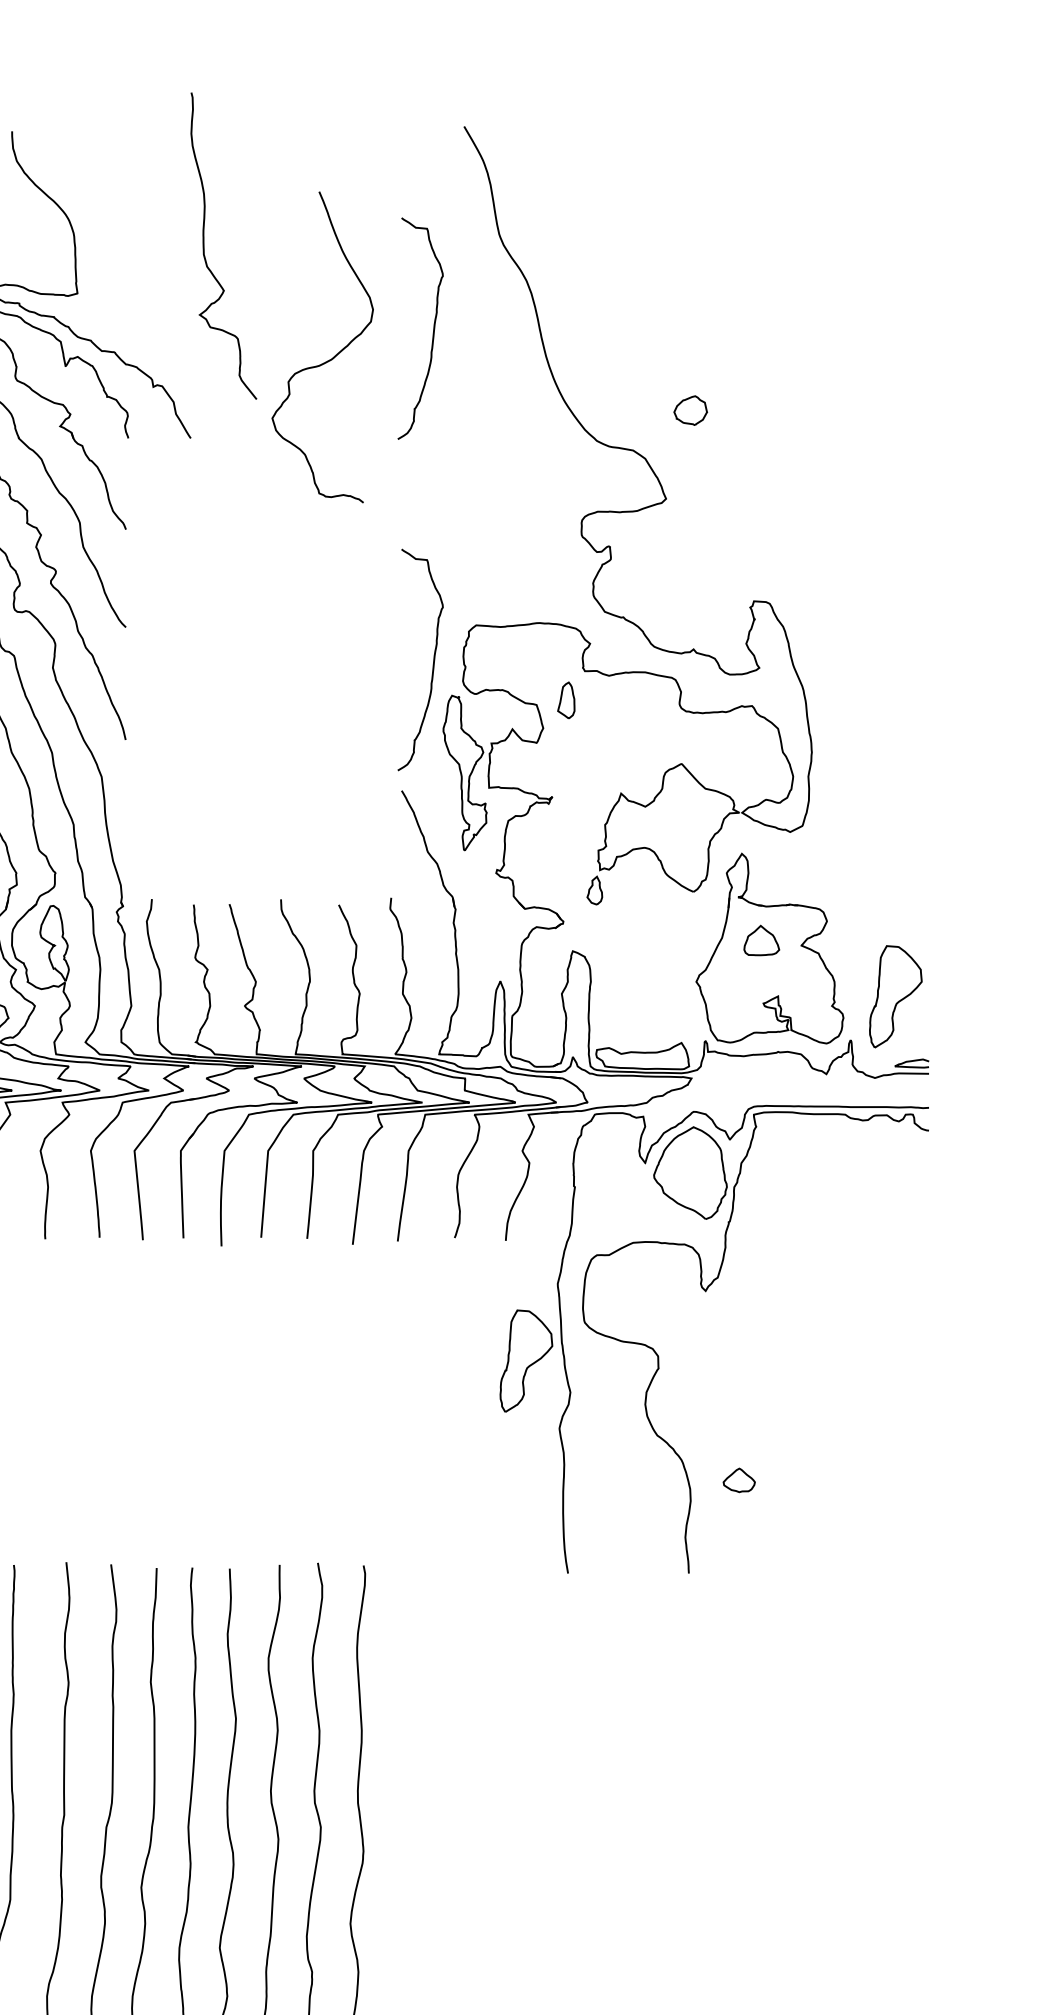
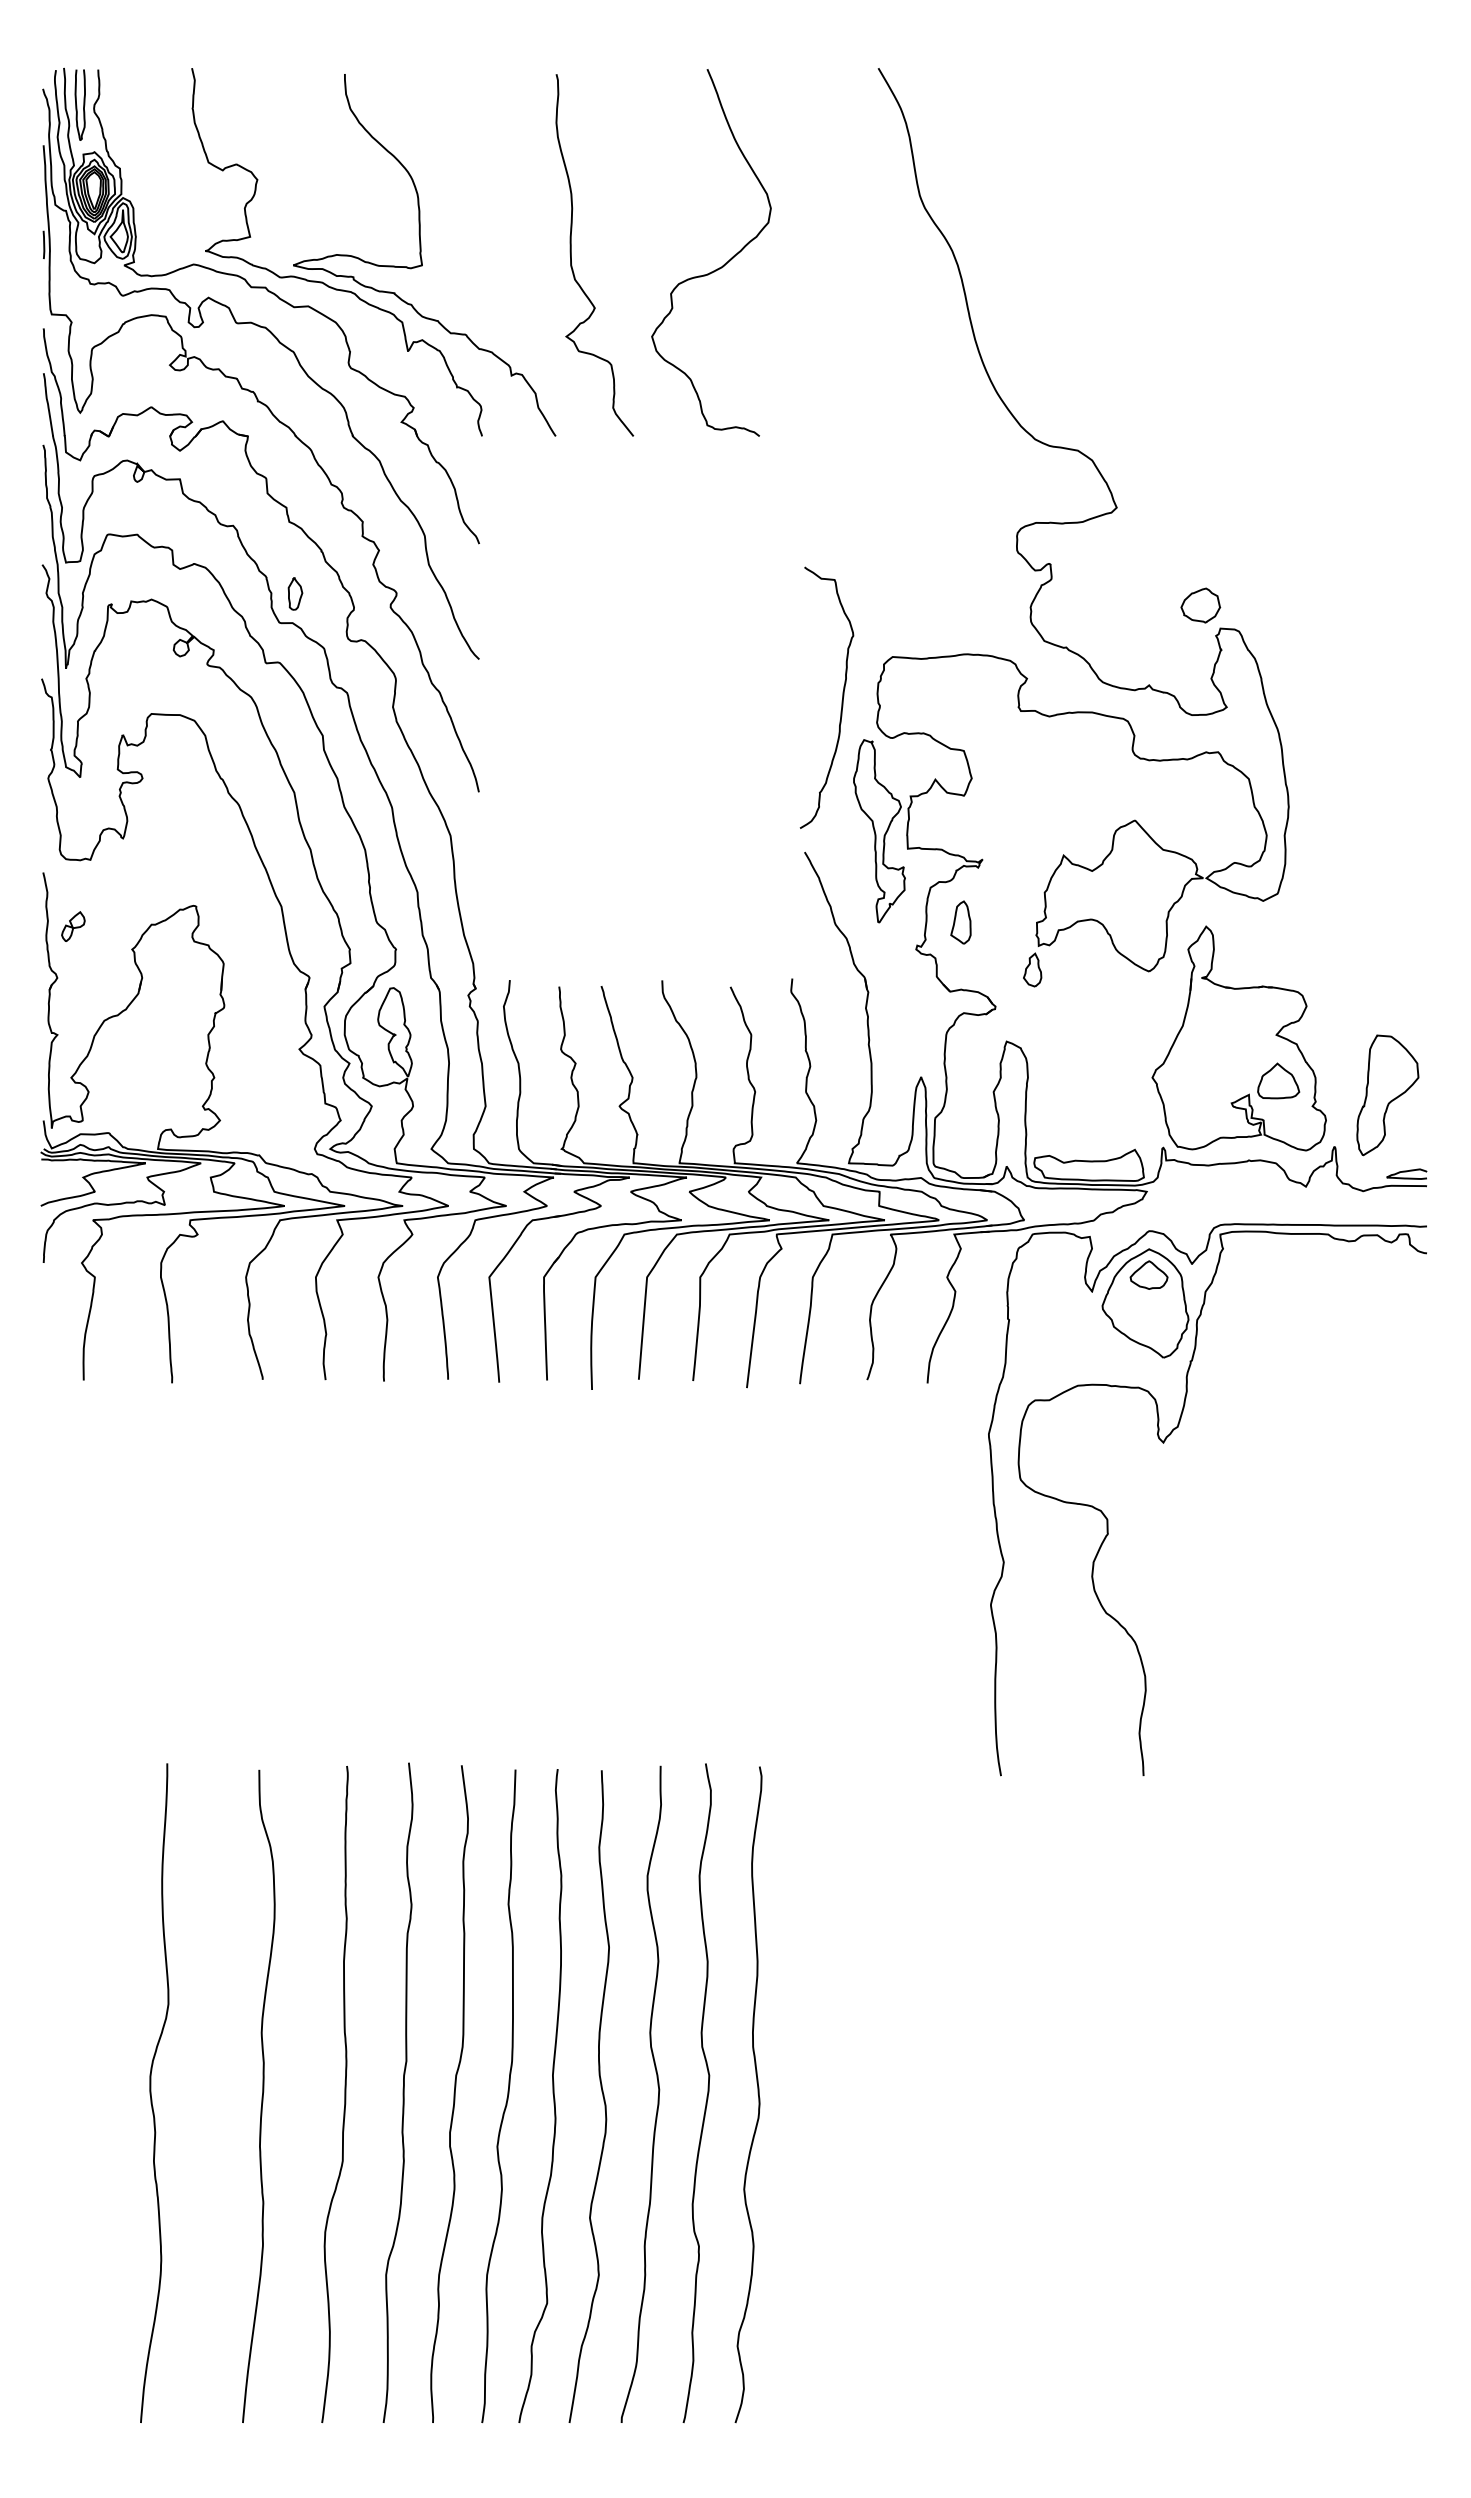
curve: (204, 246) -> (571, 255), moved
curve: (432, 330) -> (841, 309), removed
curve: (332, 357) -> (723, 264), moved
part: (690, 410) -> (1200, 605), moved
part: (565, 700) -> (960, 922), moved
part: (761, 940) -> (1278, 1080), moved
part: (526, 1361) -> (951, 1525), removed
part: (738, 1479) -> (1148, 1274), moved

